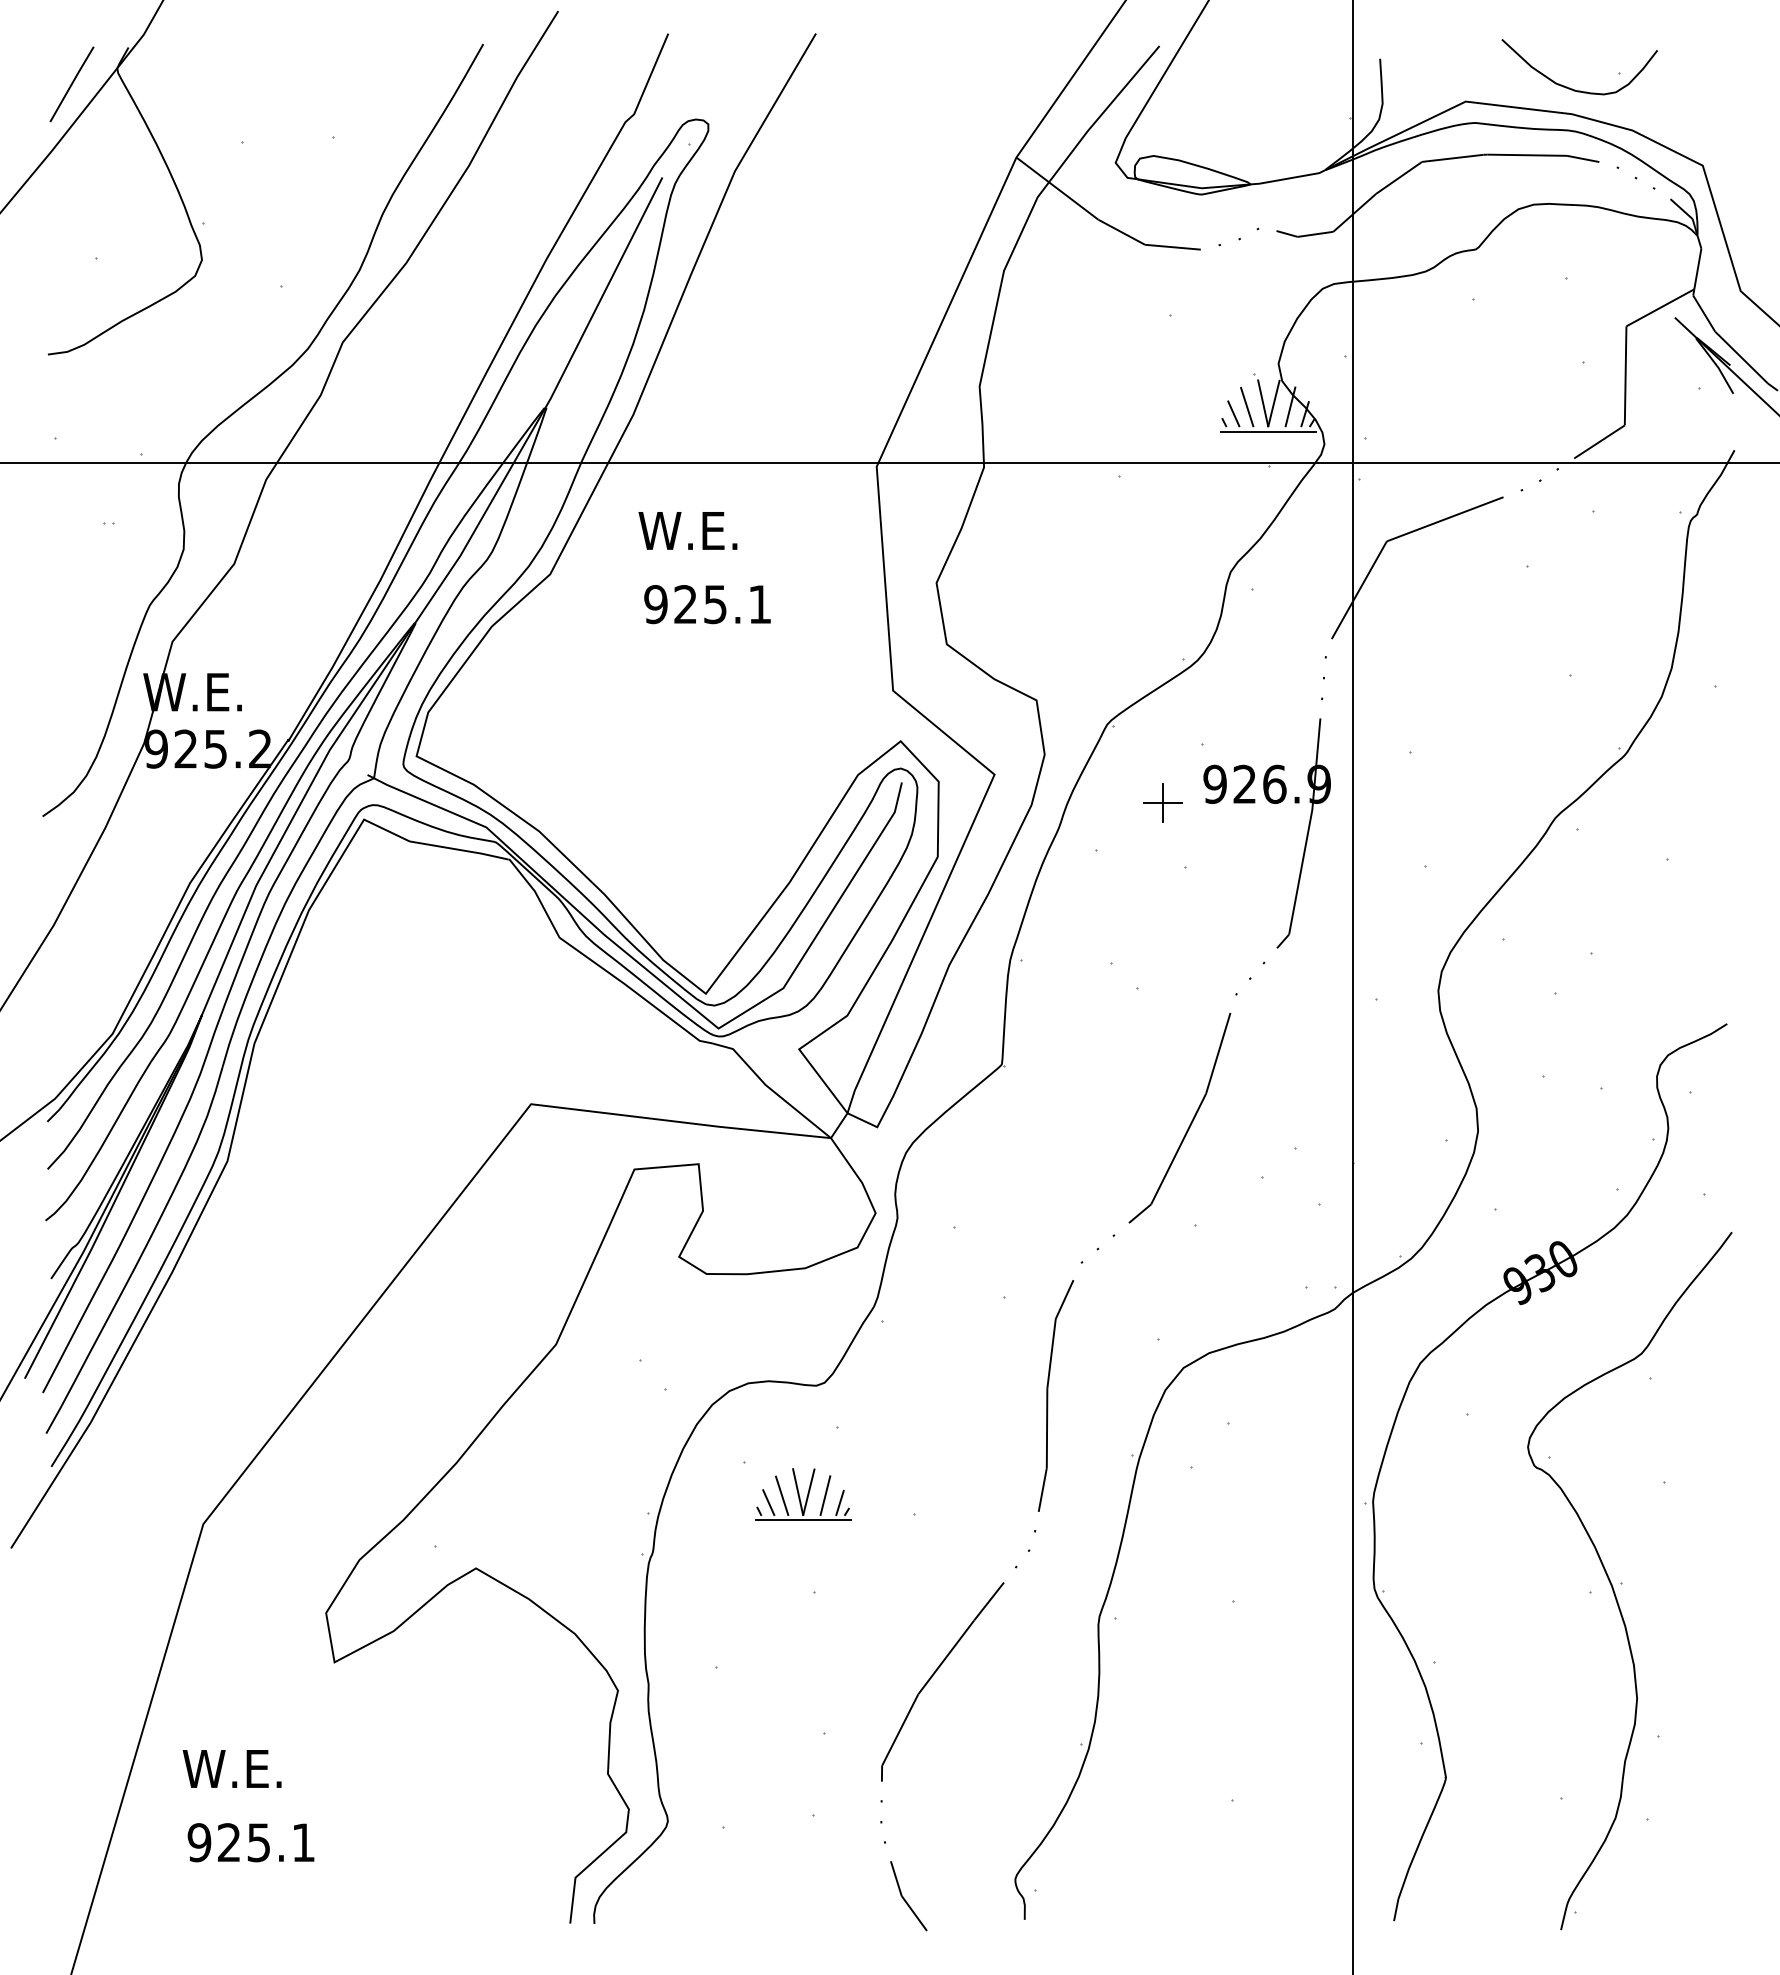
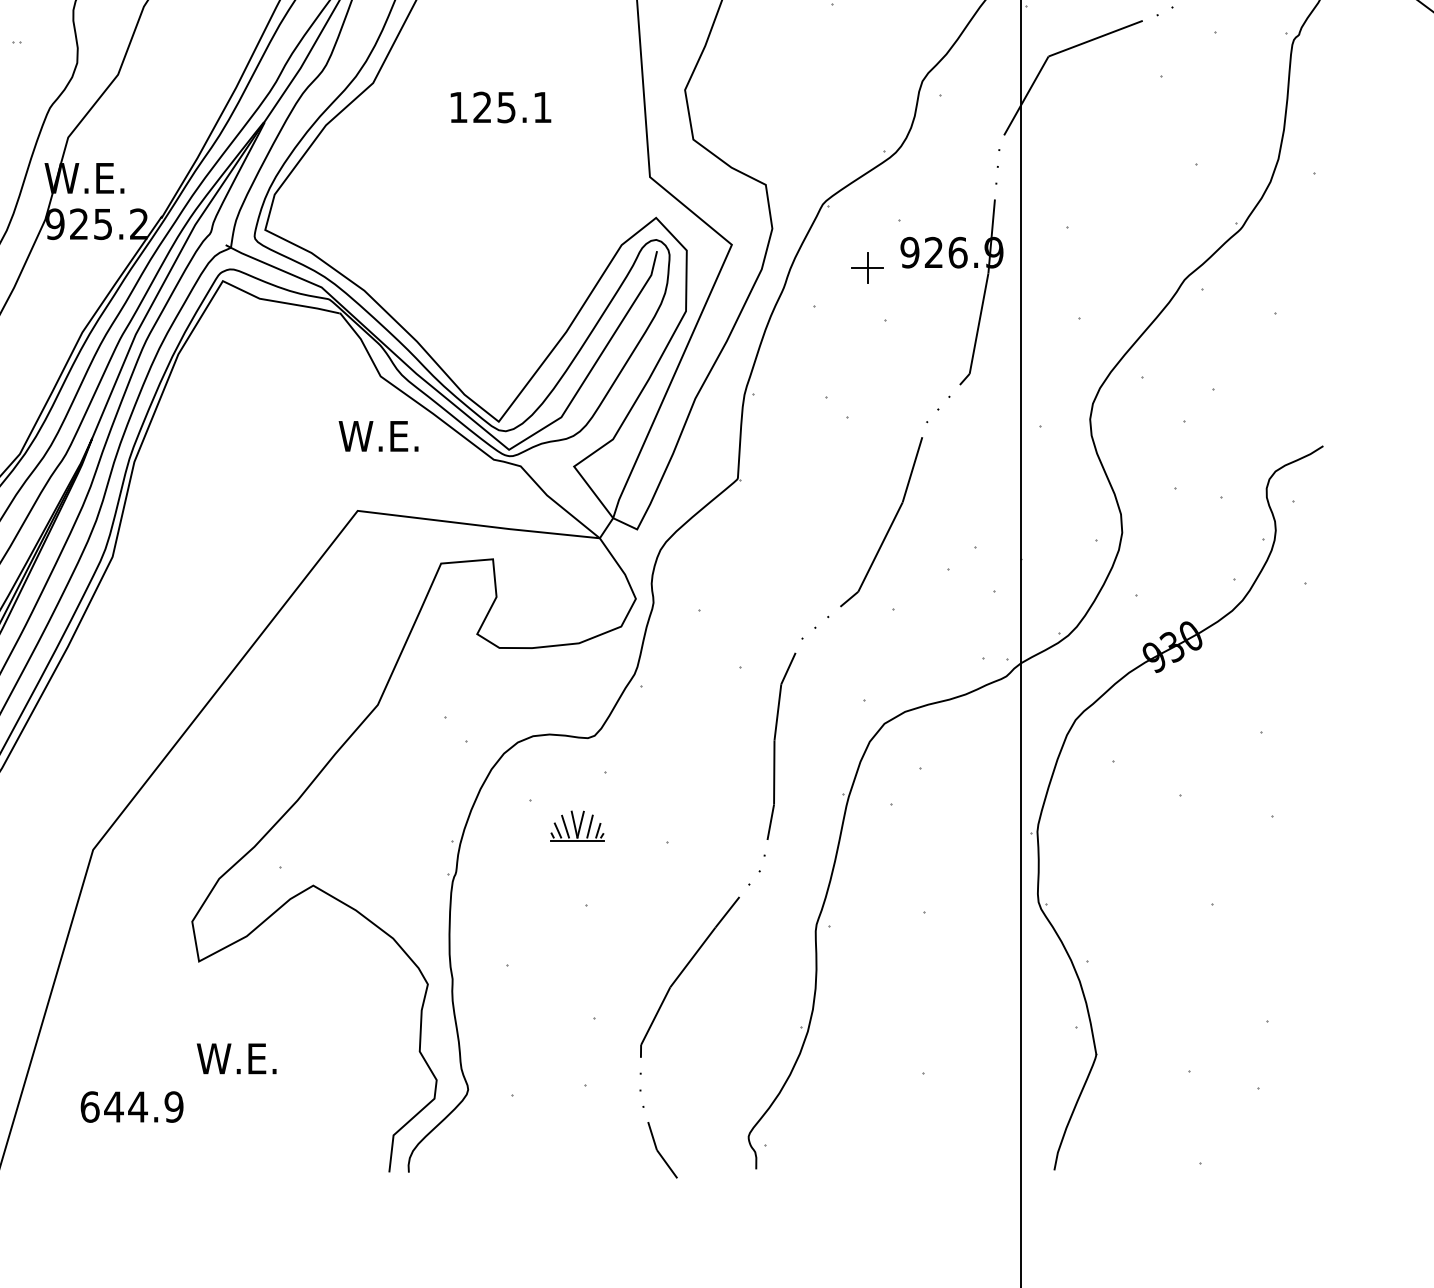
text: (687, 530) -> (378, 436), moved
text: (655, 604) -> (458, 107), 925.1 -> 125.1
part: (803, 1494) -> (577, 825), size x0.7
part: (1622, 1583) -> (1238, 897), removed
text: (231, 1768) -> (236, 1058), moved
text: (251, 1842) -> (132, 1106), 925.1 -> 644.9

